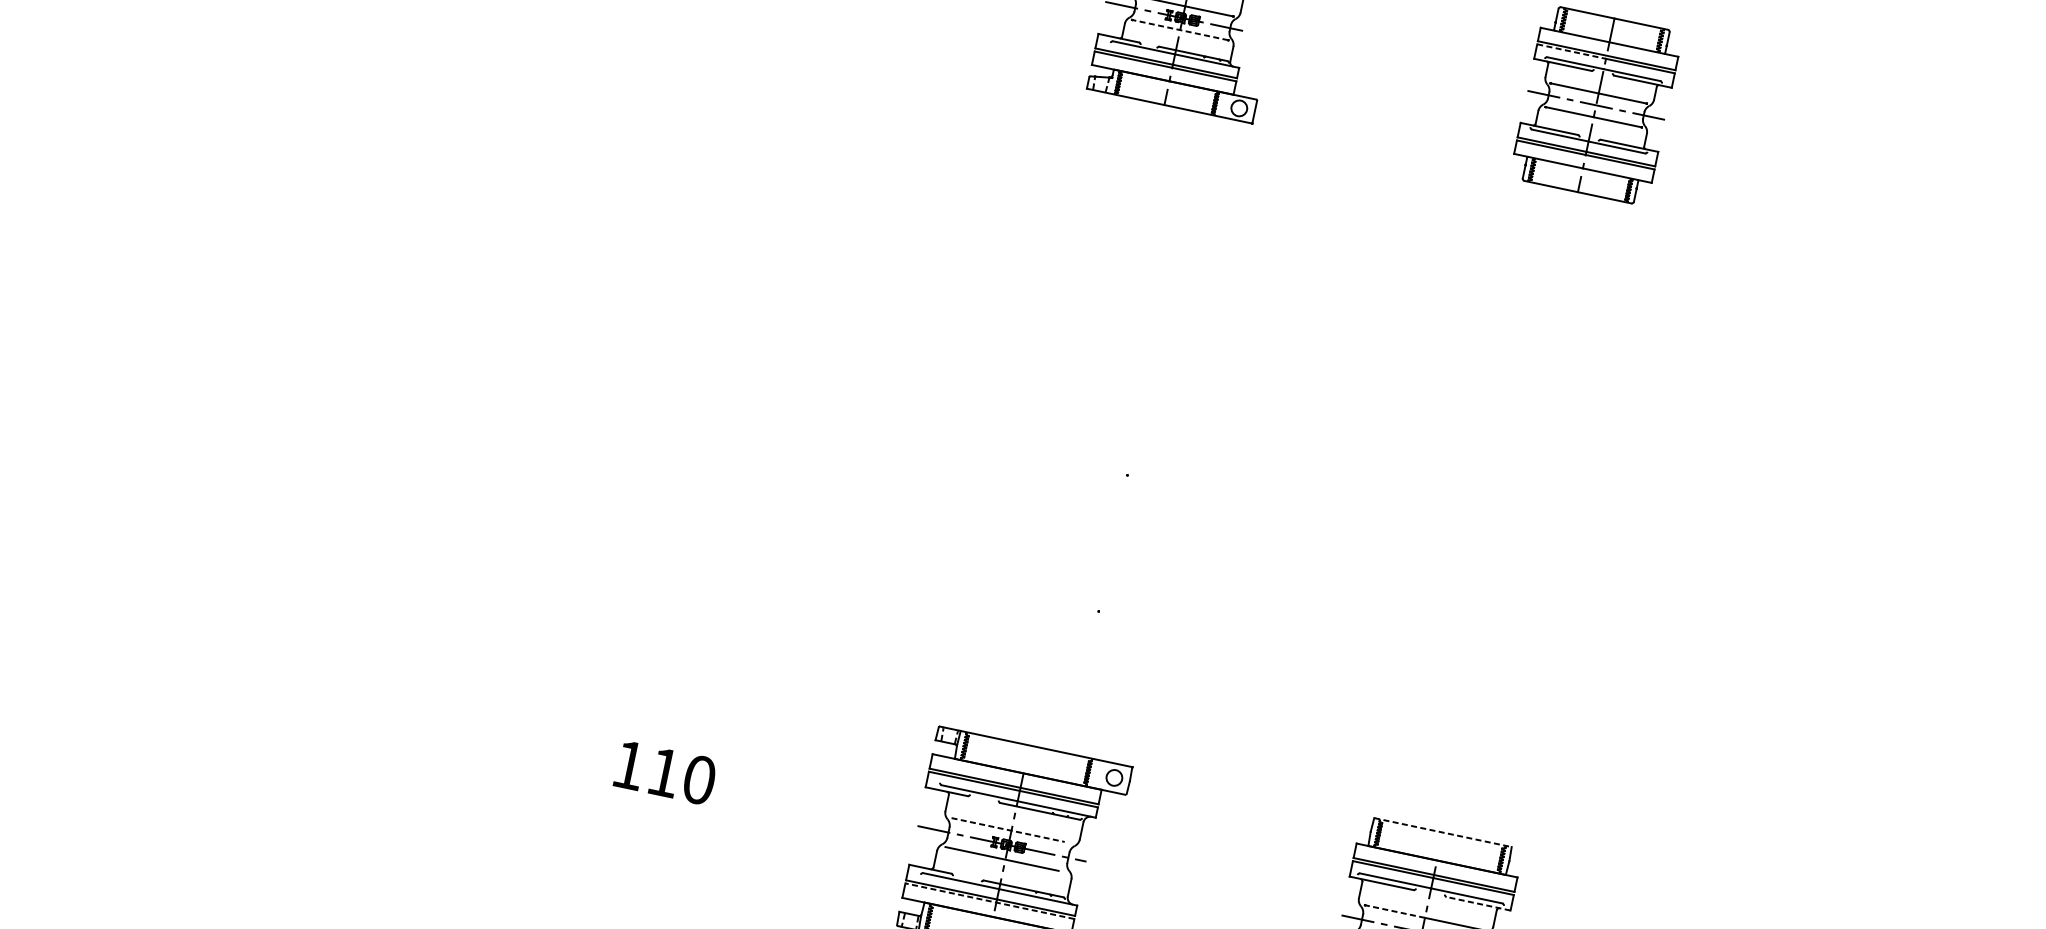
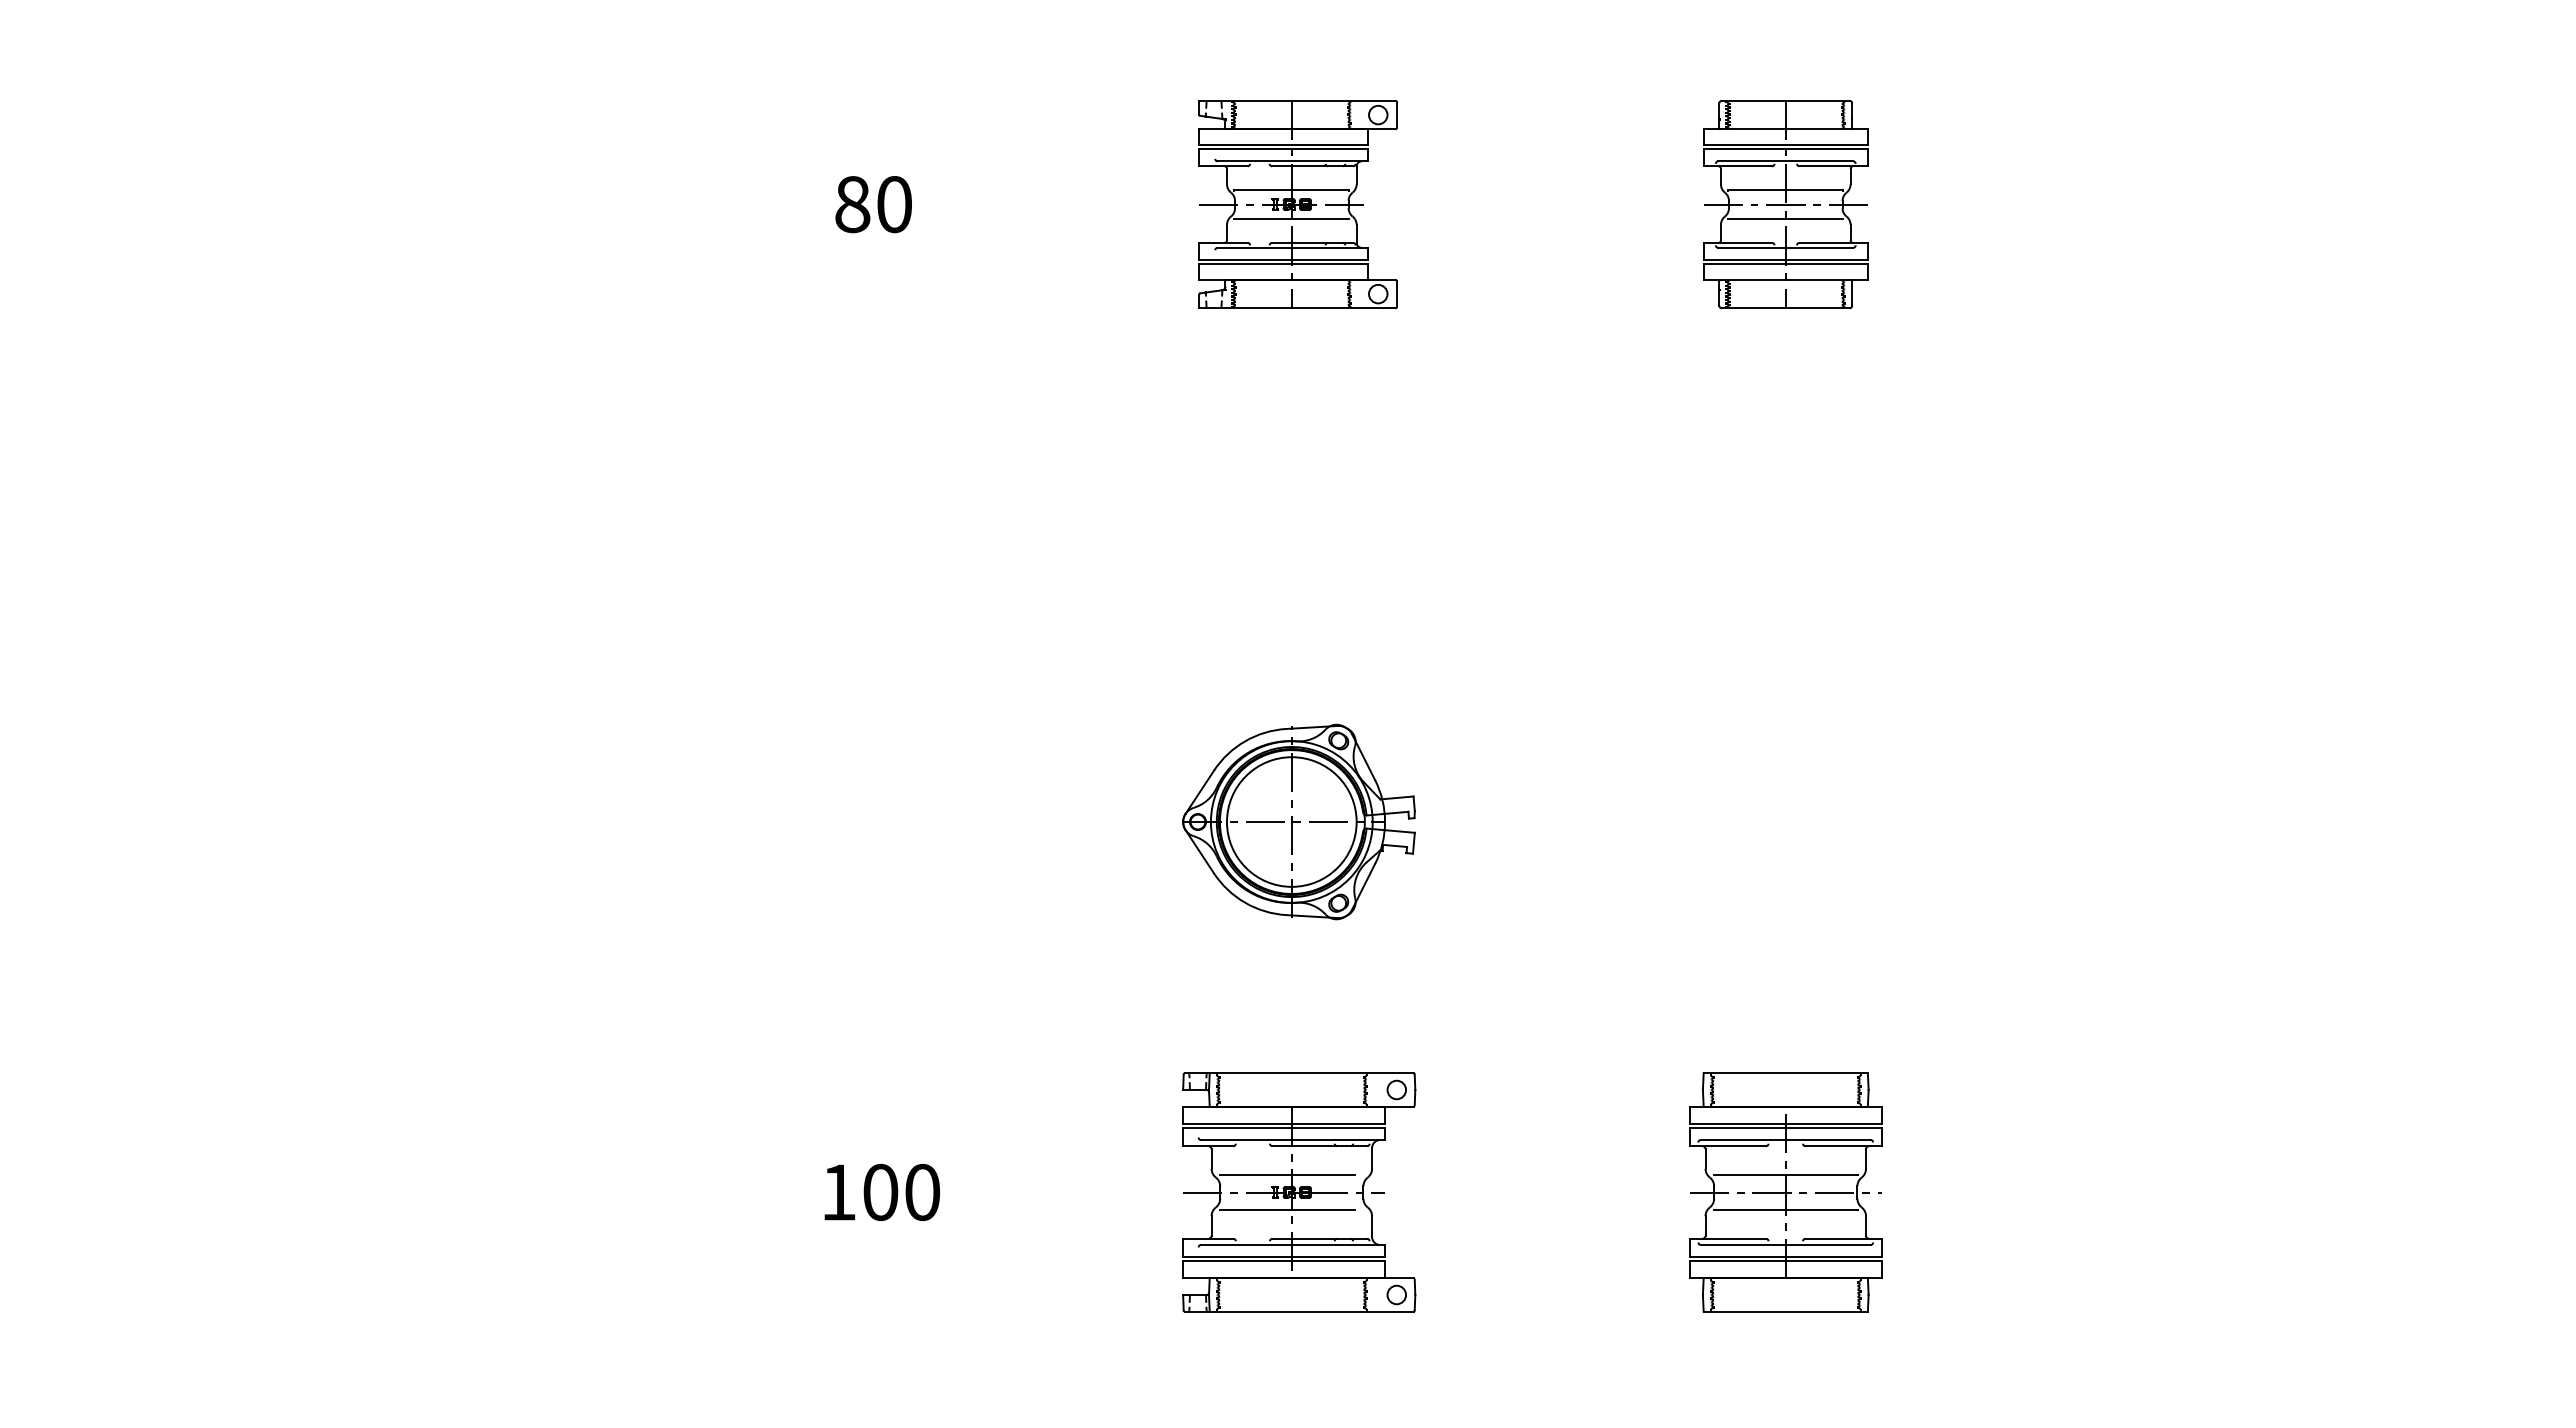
line: (1180, 29) -> (1291, 218), dashed -> solid
line: (1572, 52) -> (1745, 149), dashed -> solid
part: (1079, 535) -> (1298, 821), added
text: (664, 772) -> (880, 1192), 110 -> 100
line: (1007, 830) -> (1287, 1175), dashed -> solid
line: (1443, 832) -> (1786, 1073), dashed -> solid
line: (990, 901) -> (1284, 1261), dashed -> solid
line: (1478, 904) -> (1843, 1146), dashed -> solid
line: (1394, 911) -> (1749, 1175), dashed -> solid

